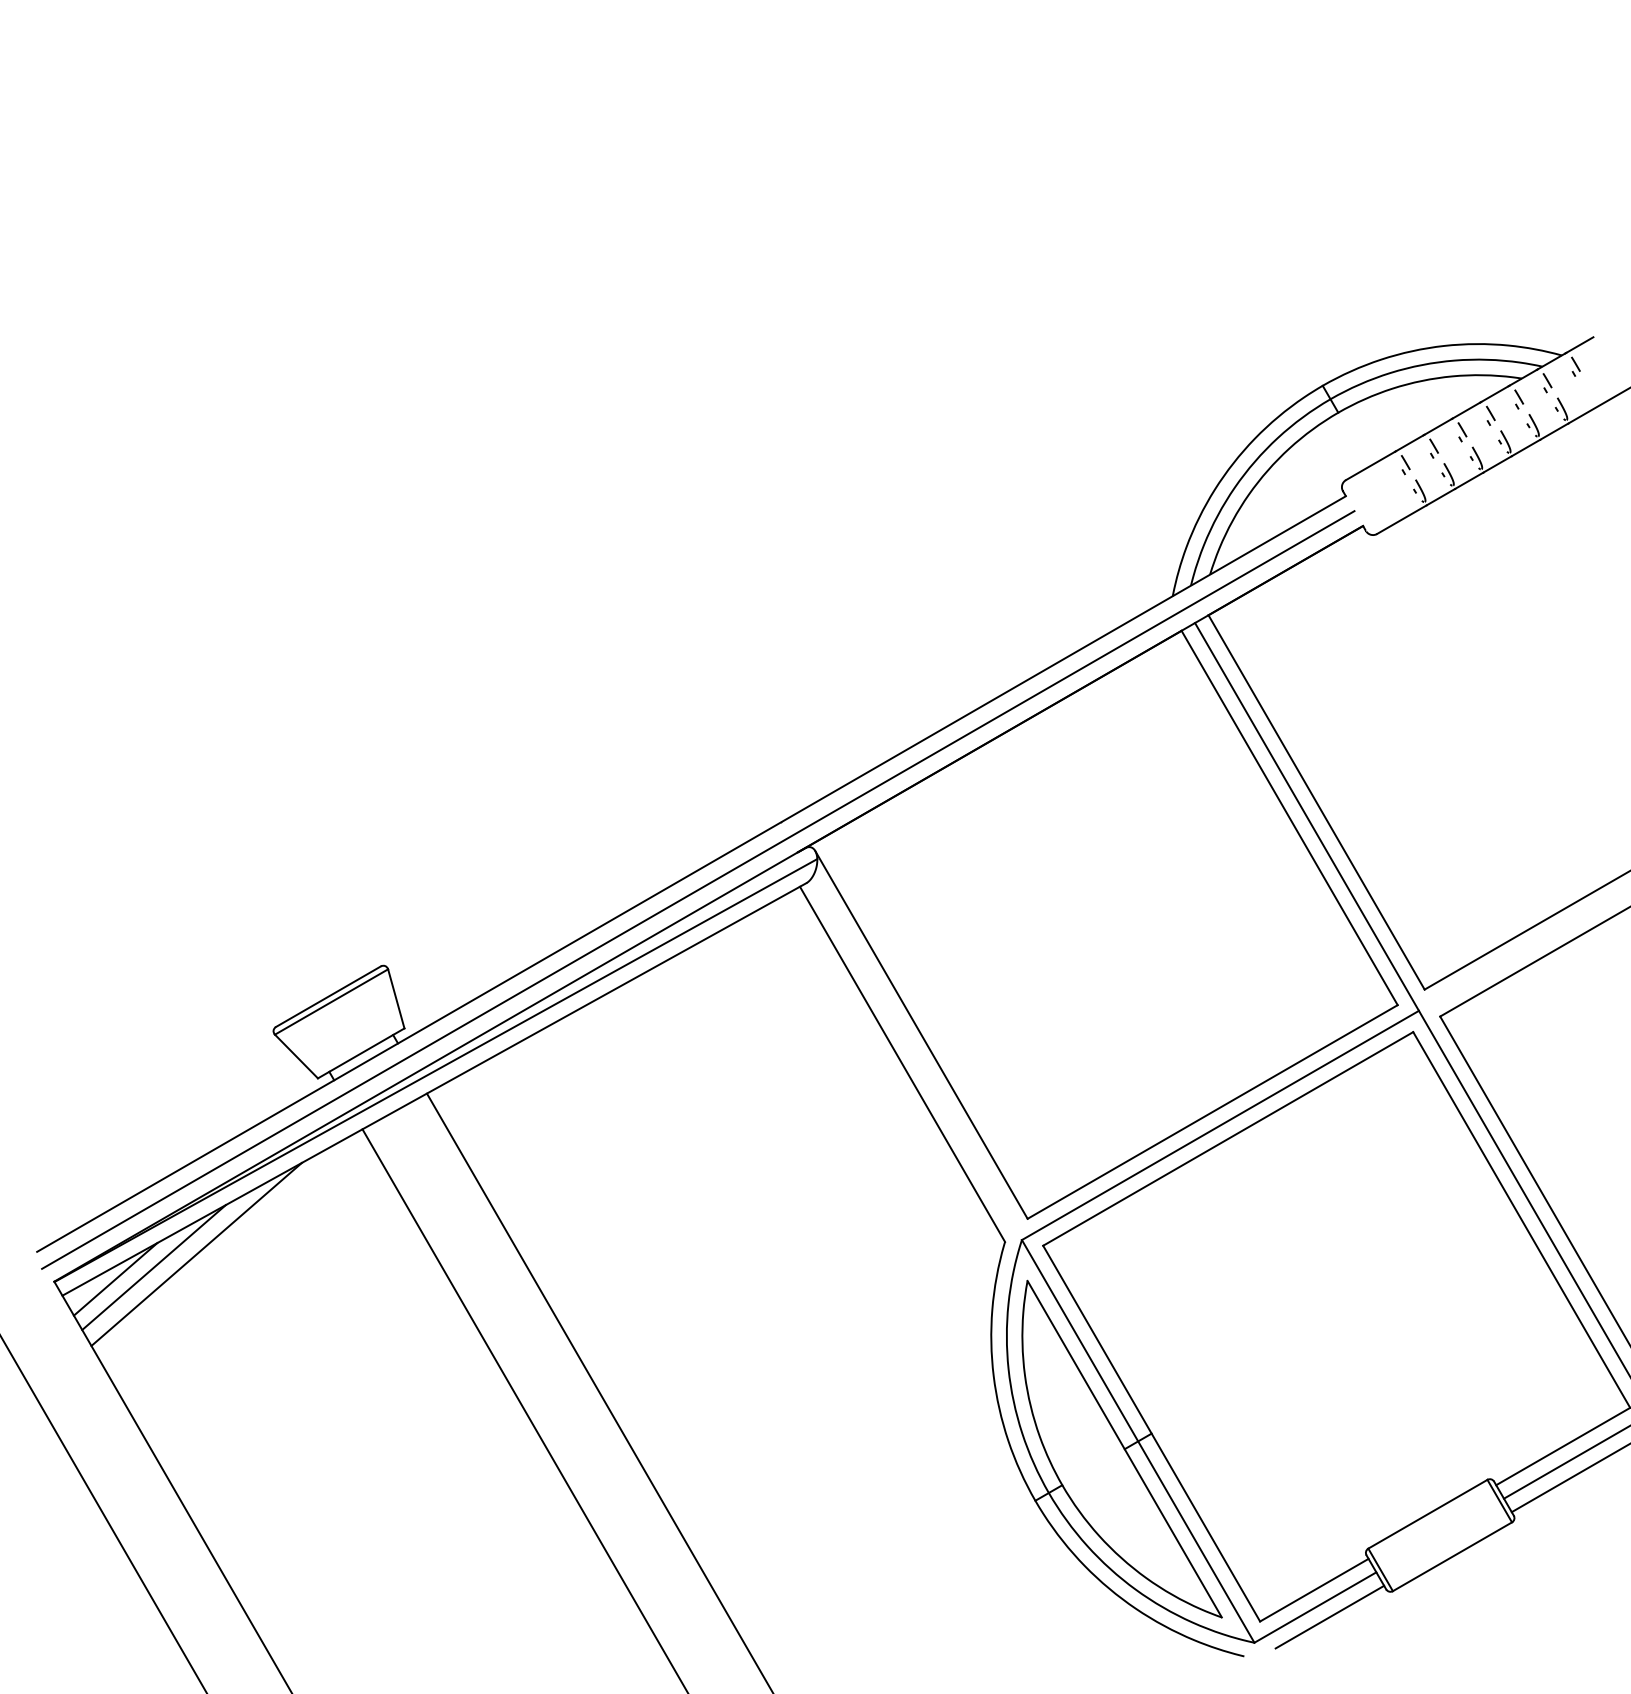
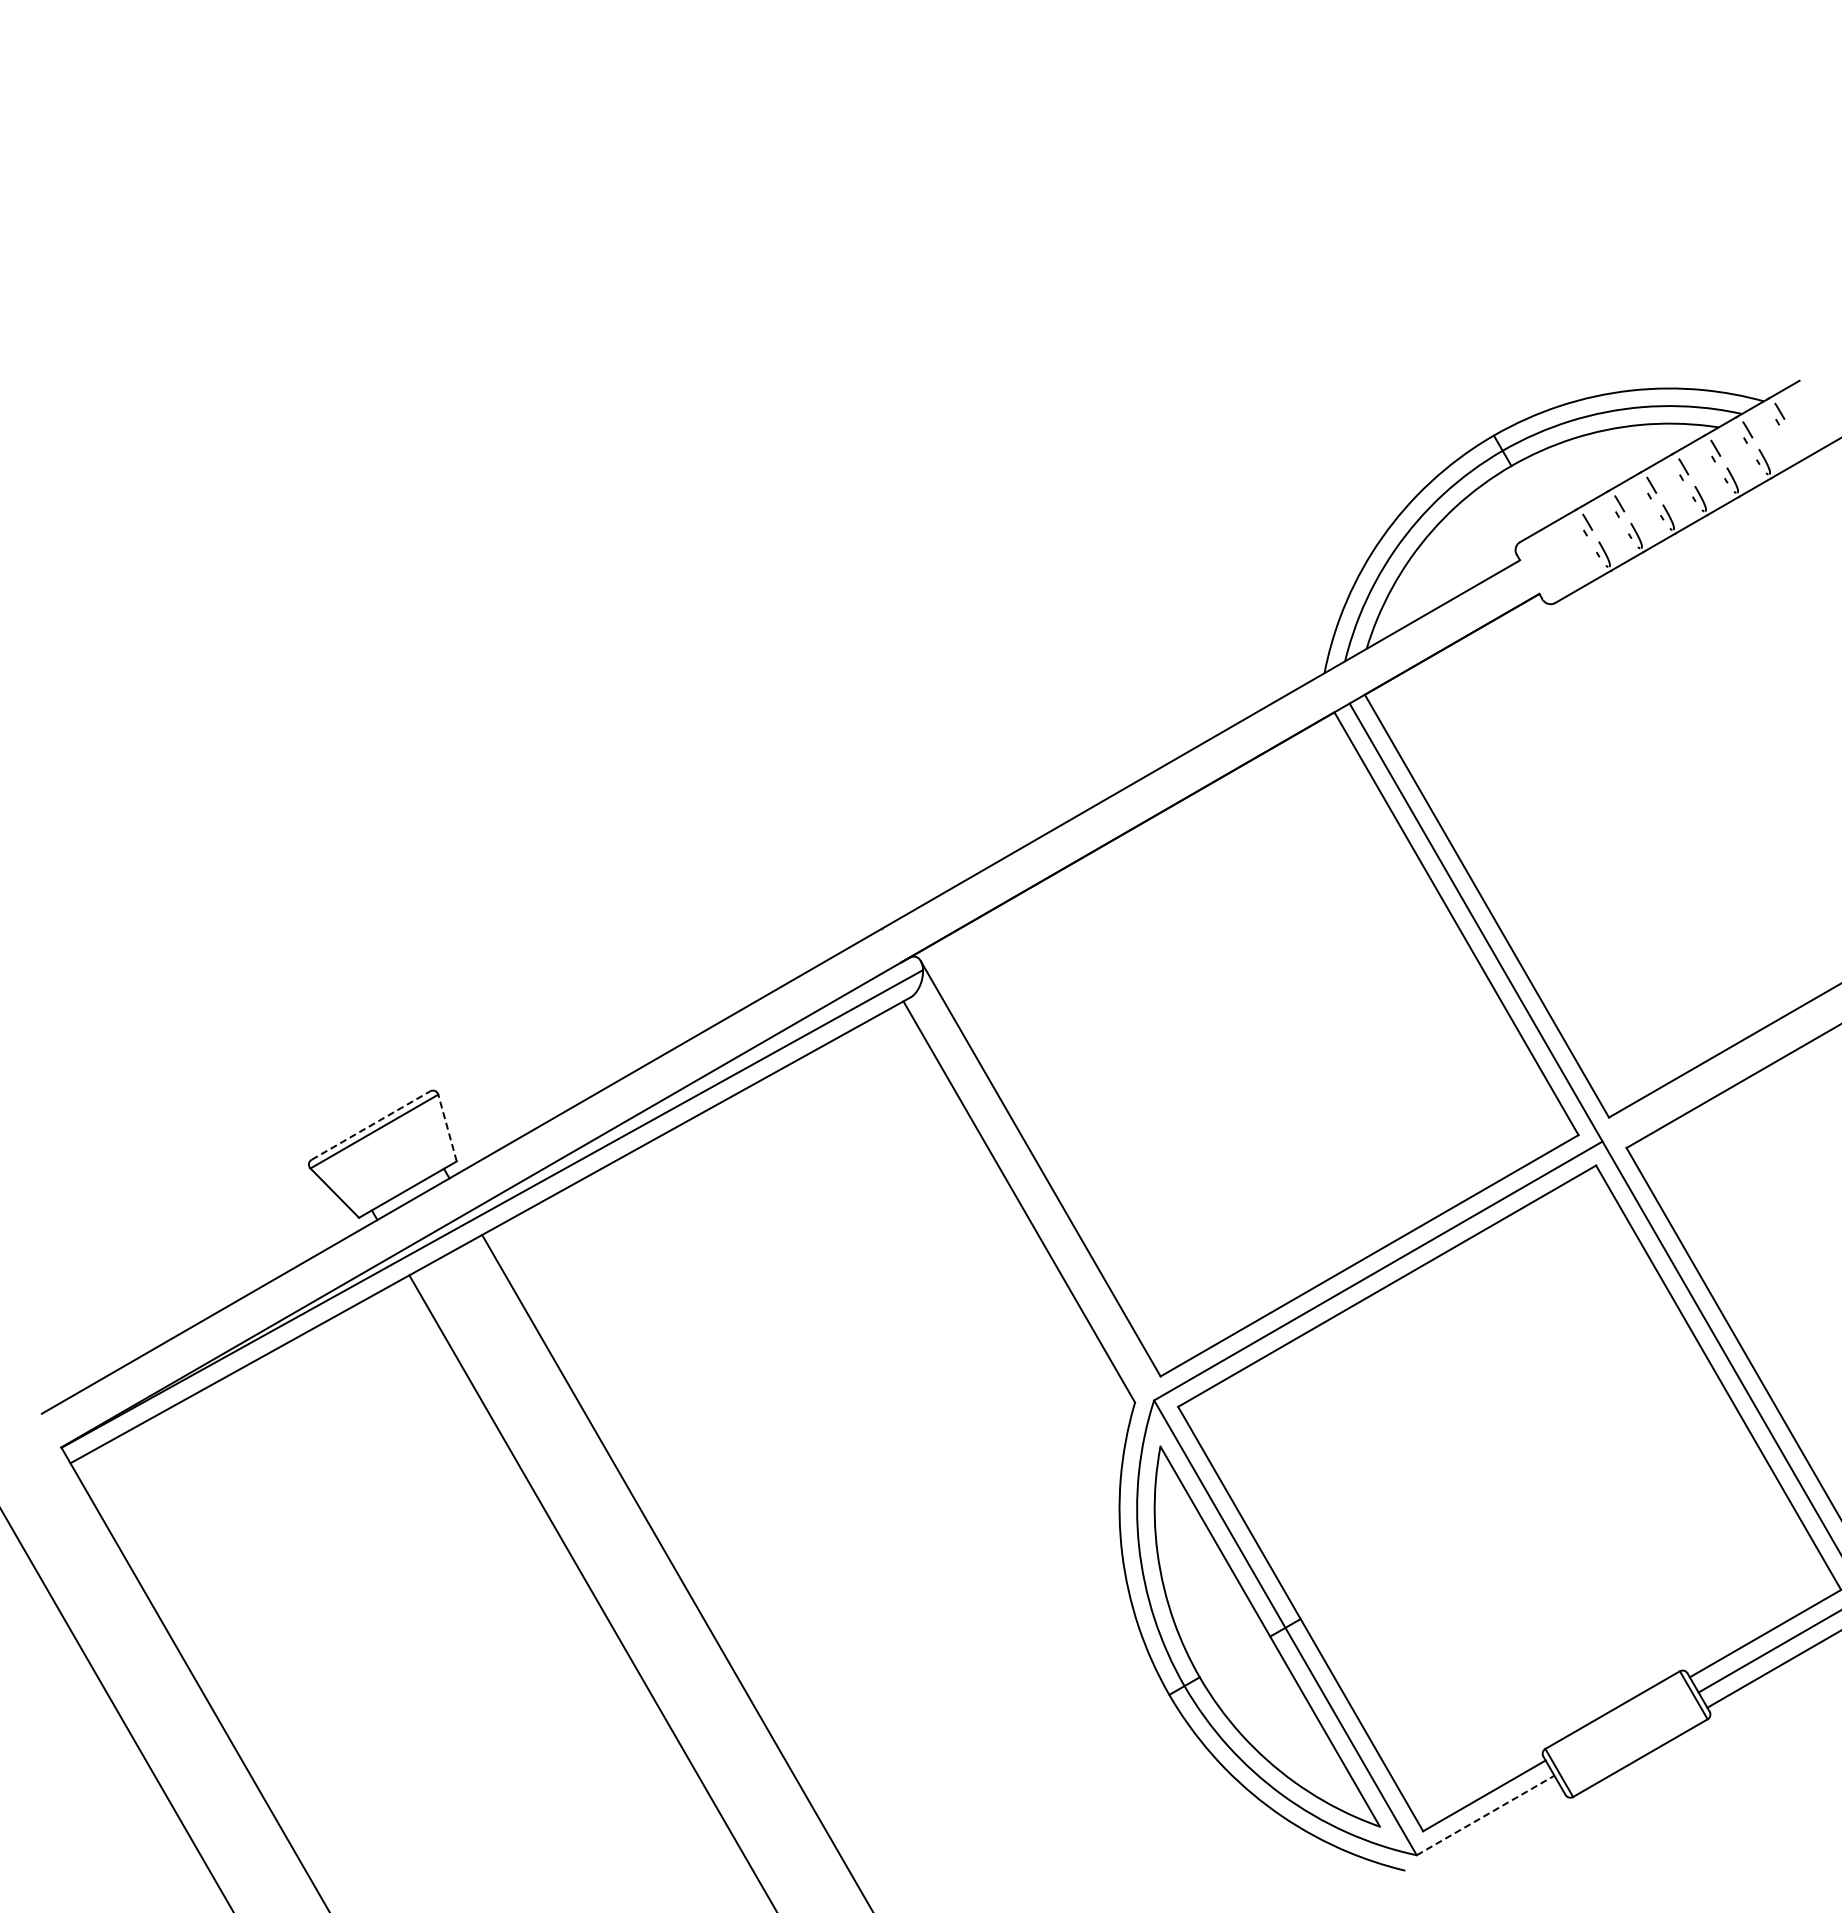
line: (698, 889) -> (788, 1004), removed
line: (328, 996) -> (371, 1125), solid -> dashed
line: (396, 999) -> (447, 1128), solid -> dashed
line: (196, 1254) -> (221, 1416), removed
line: (153, 1267) -> (173, 1431), removed
line: (115, 1279) -> (130, 1444), removed
line: (1315, 1607) -> (1485, 1815), solid -> dashed
line: (1329, 1616) -> (1501, 1825), removed

